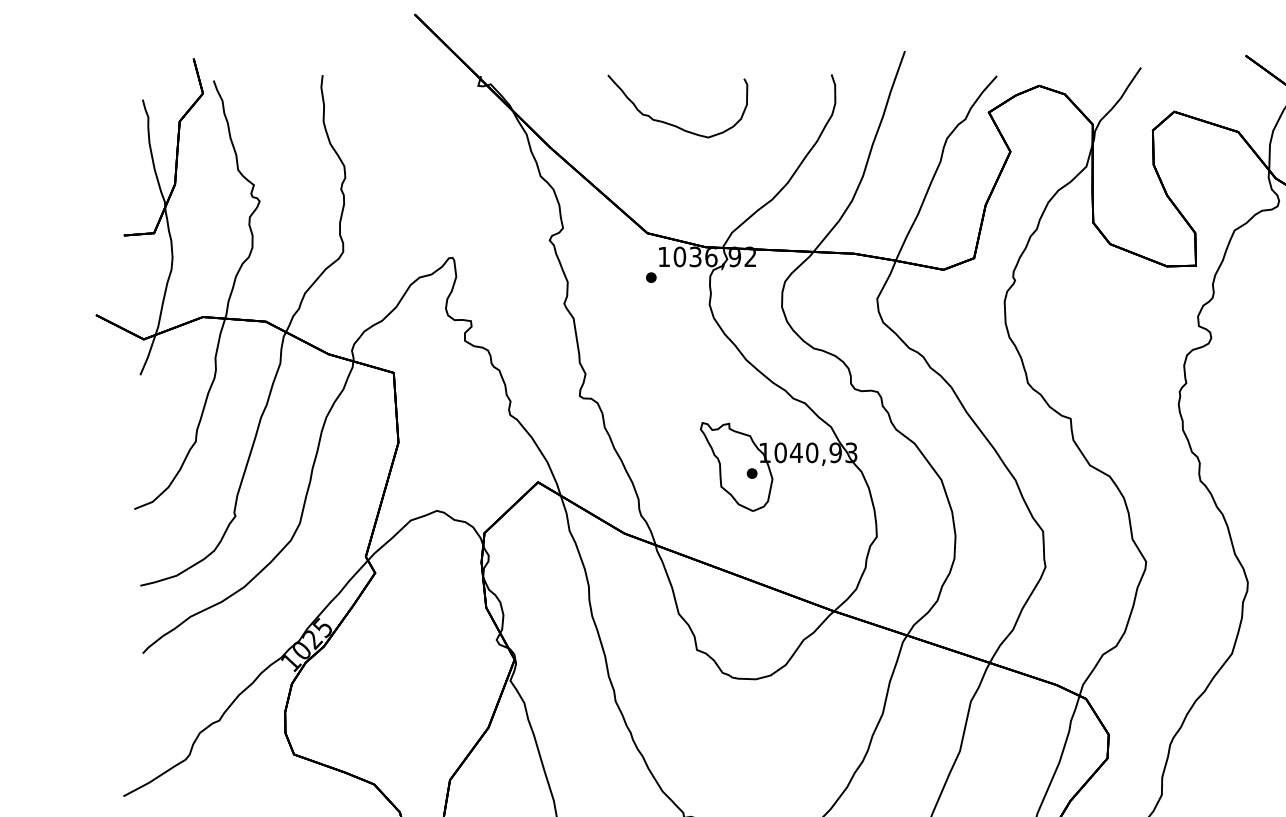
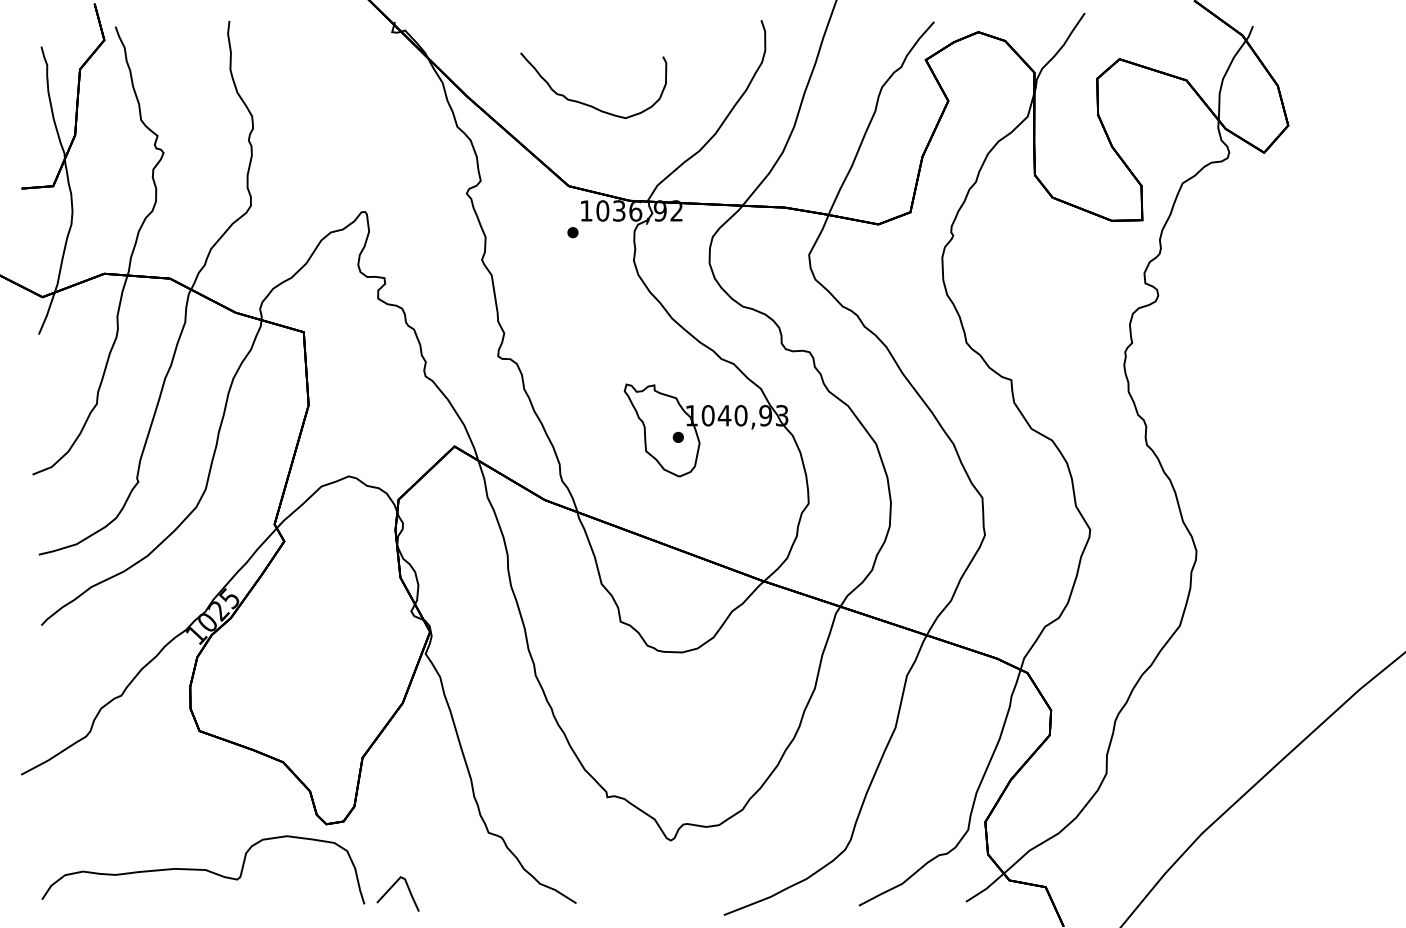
curve: (670, 123) -> (586, 103), moved

